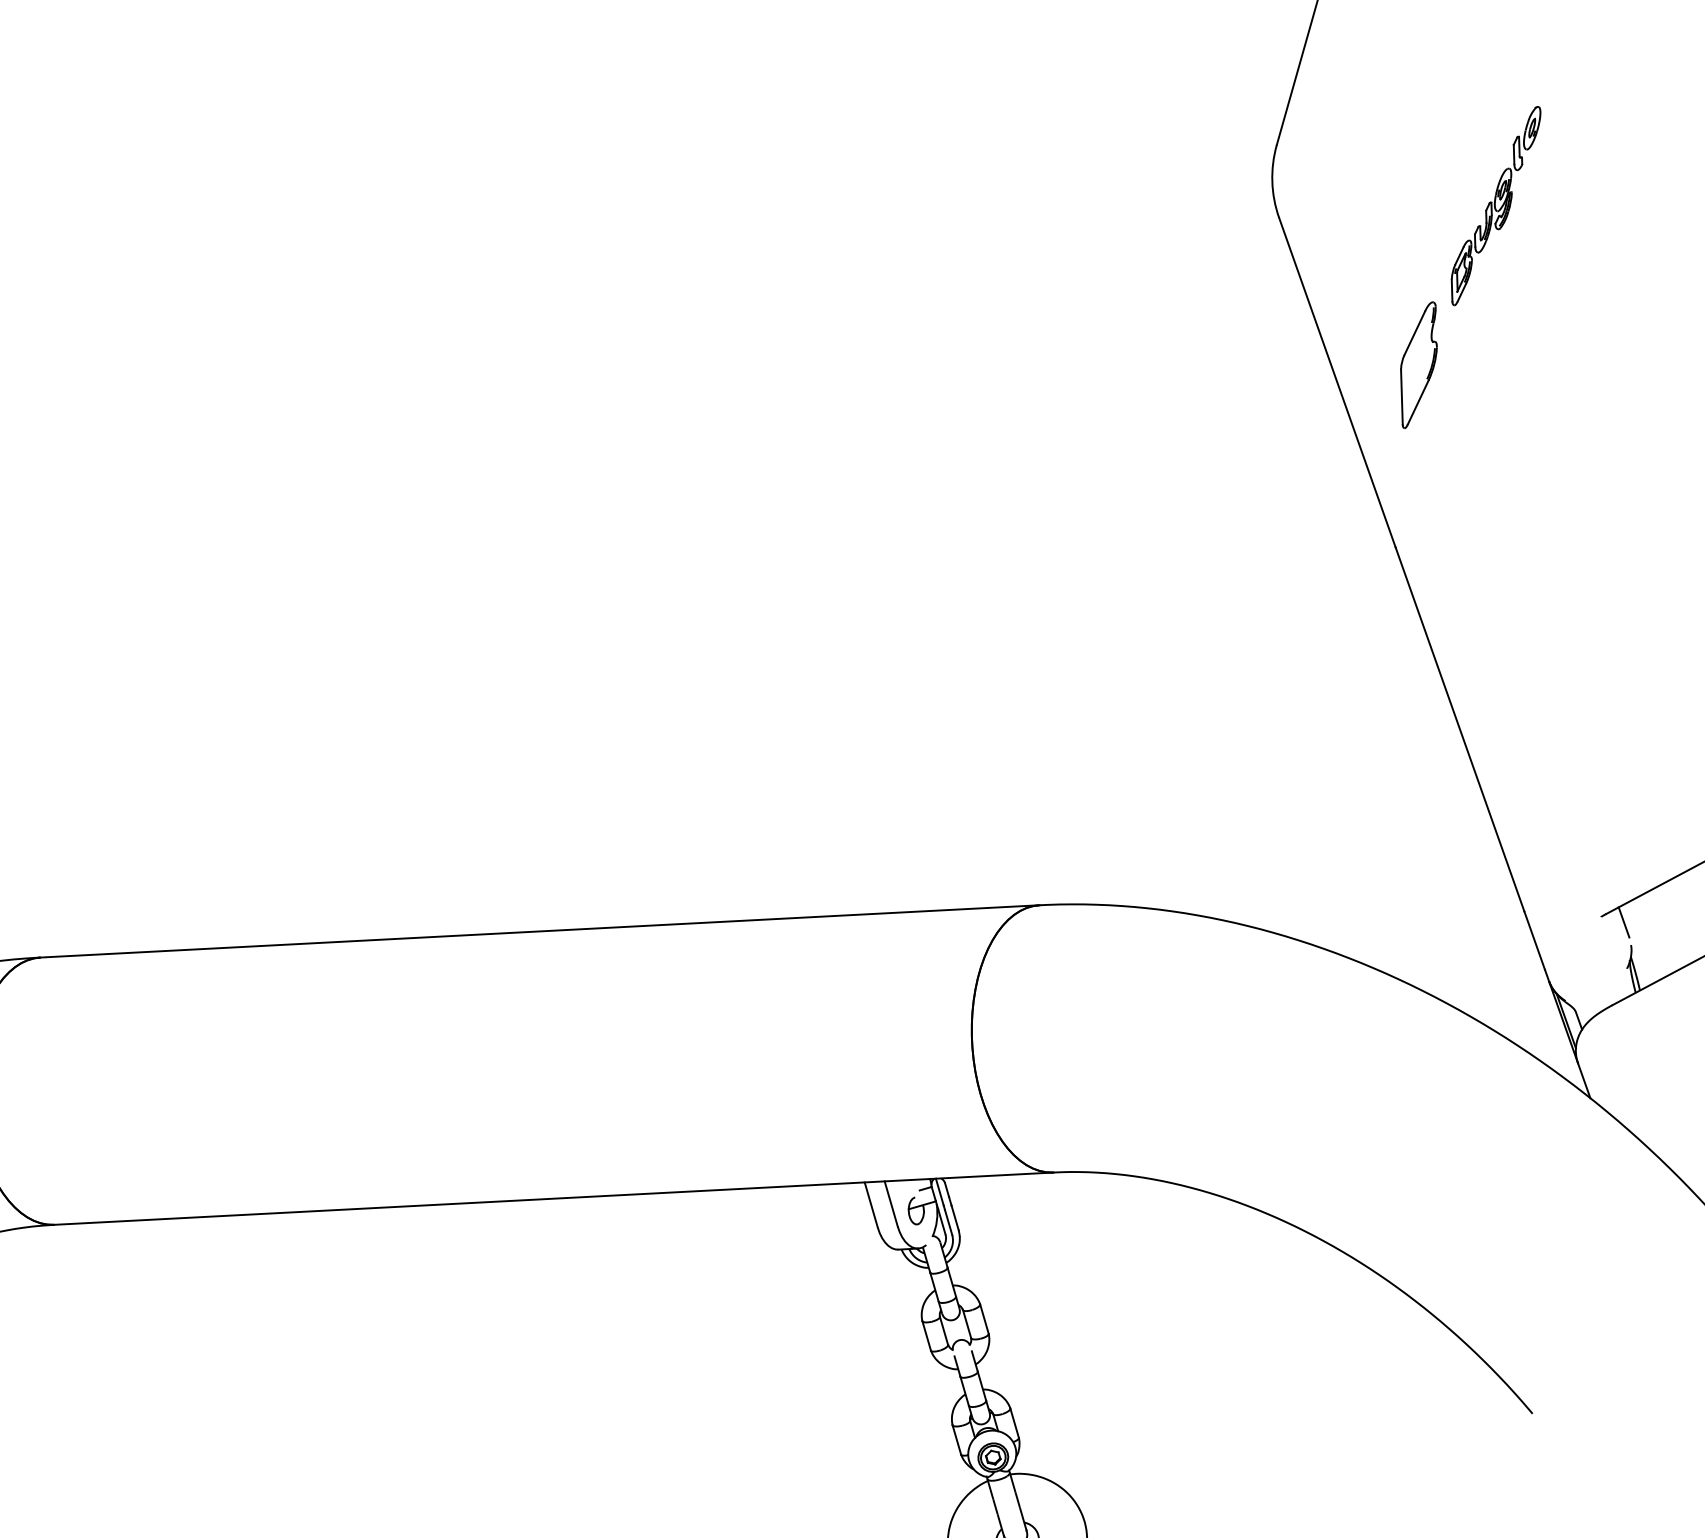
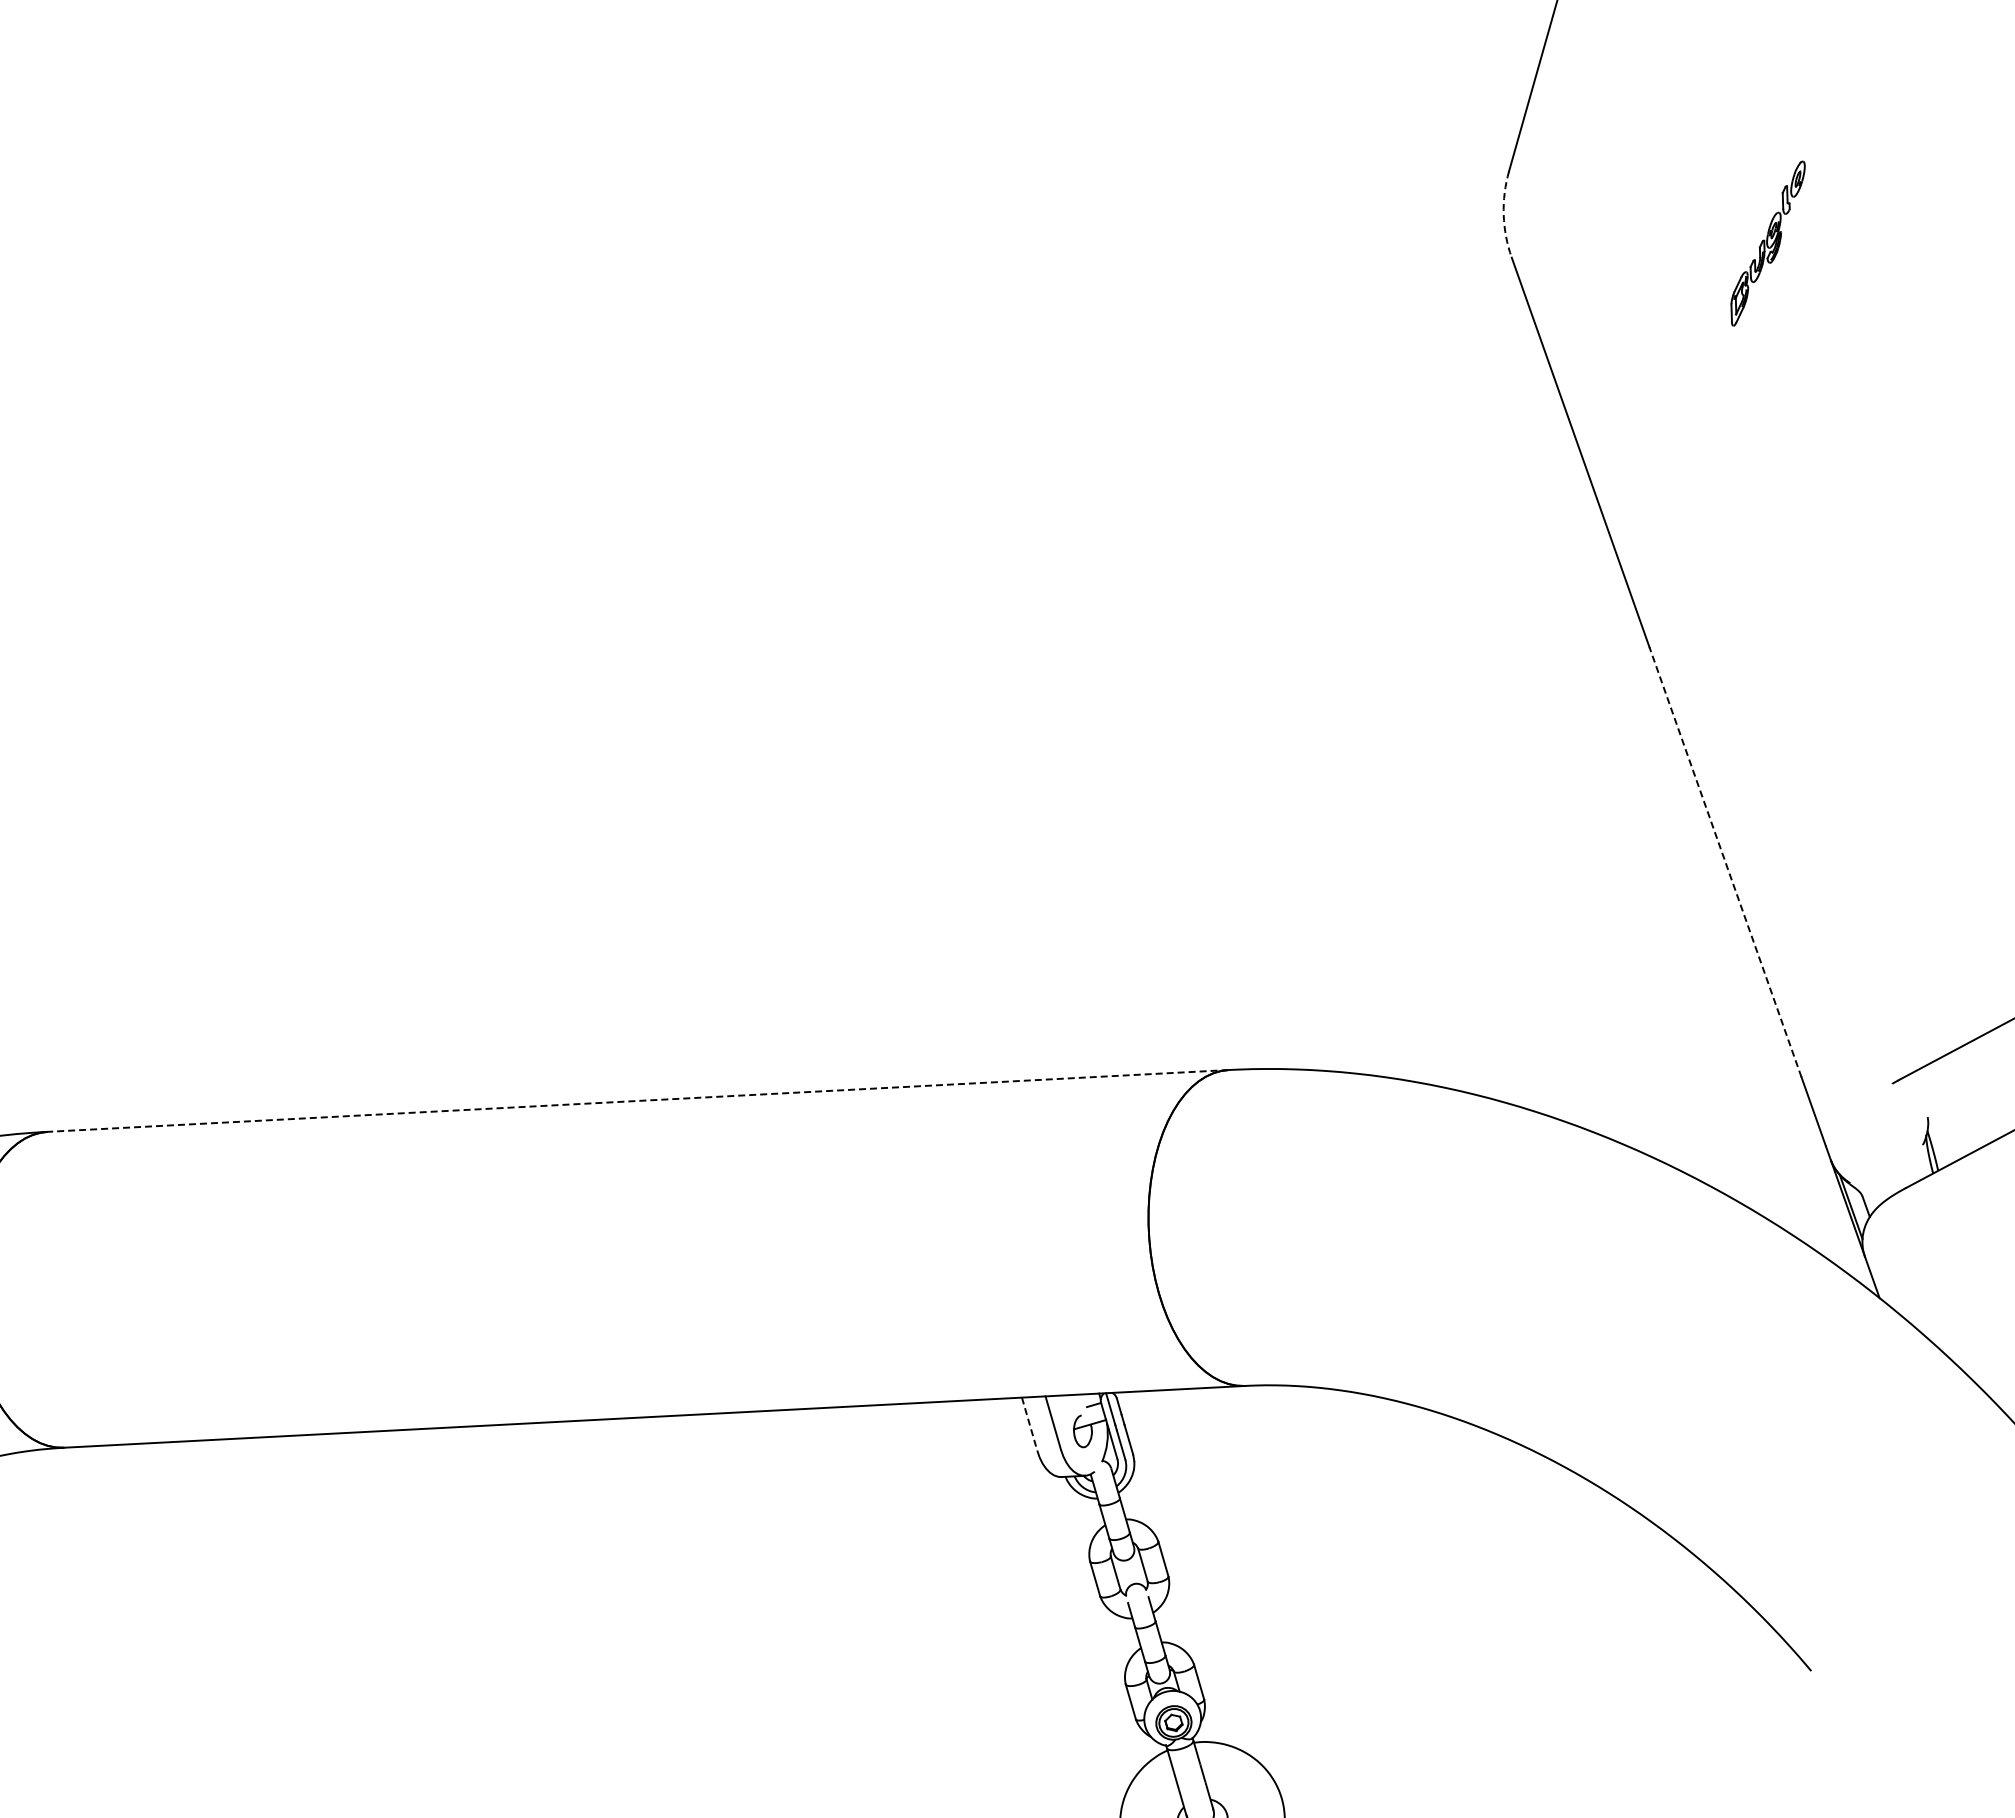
arc: (1272, 181) -> (1503, 214), solid -> dashed
part: (1495, 205) -> (1767, 243), size x0.7
part: (1418, 364) -> (1676, 431), removed
line: (1459, 728) -> (1725, 861), solid -> dashed
line: (1624, 922) -> (1919, 1090), removed
line: (539, 931) -> (637, 1100), solid -> dashed
line: (871, 1205) -> (1029, 1424), solid -> dashed

